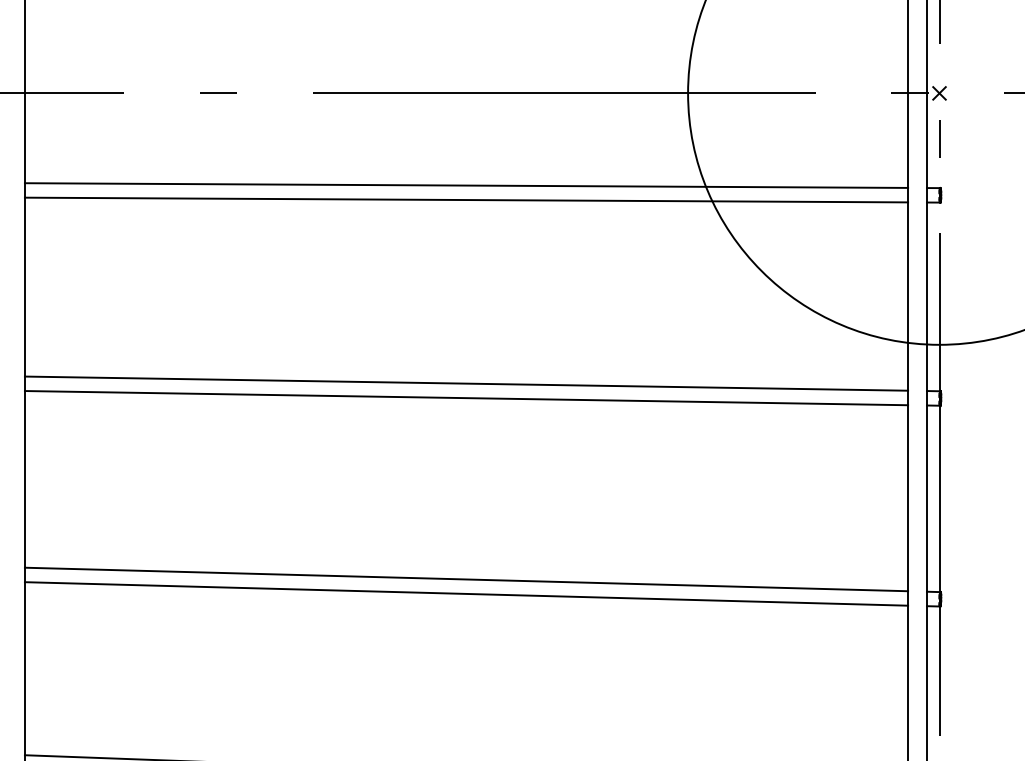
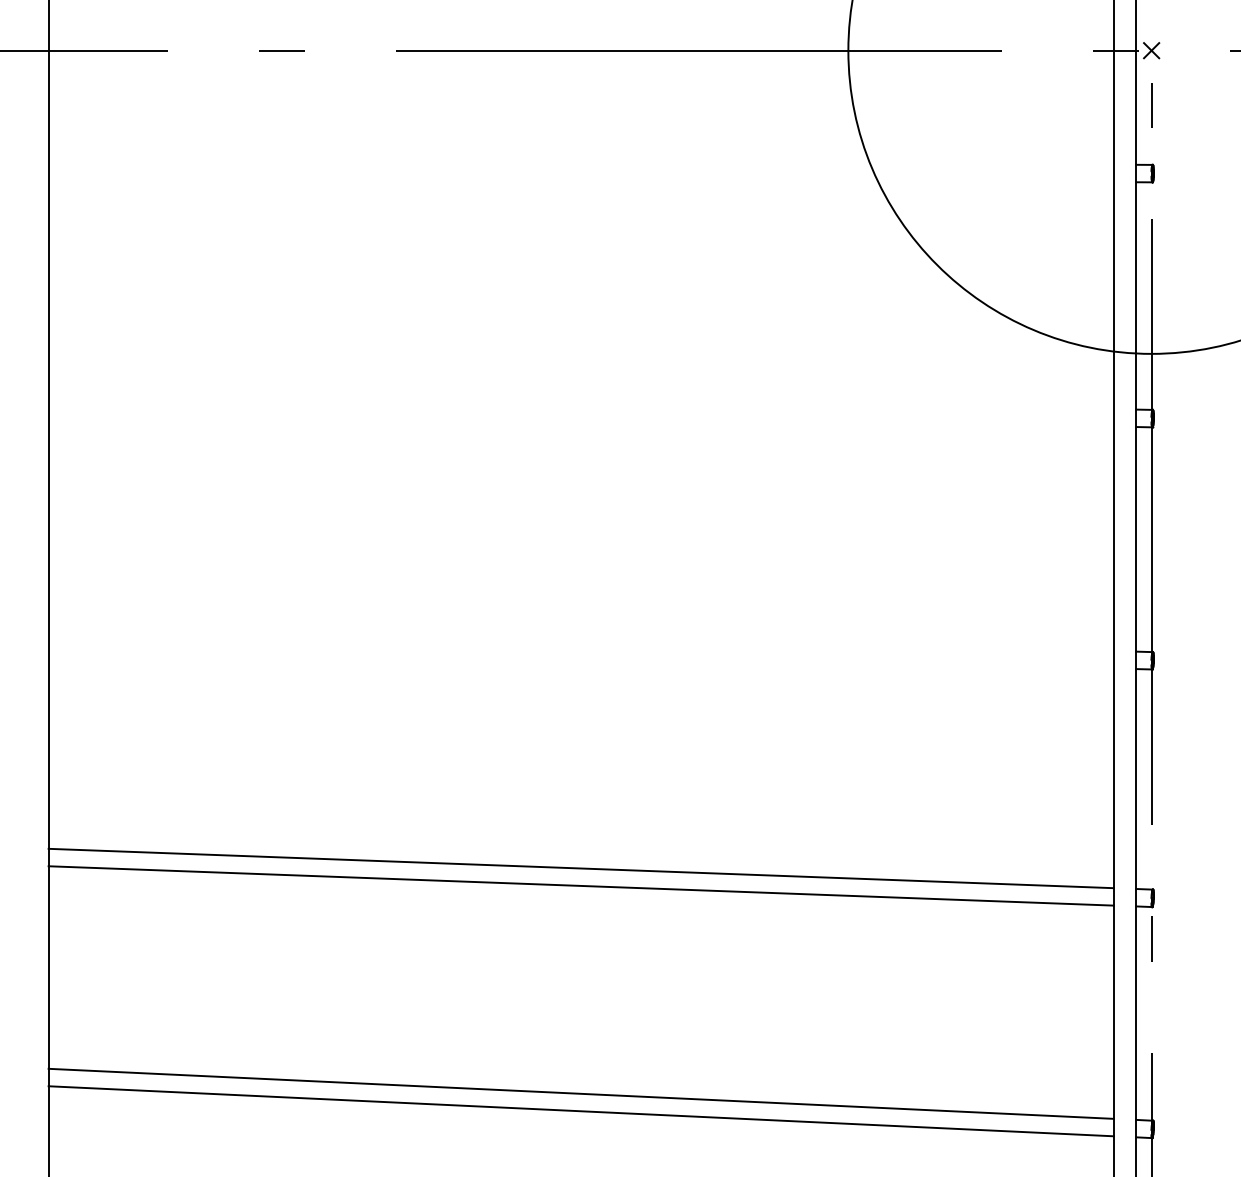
line: (465, 185) -> (580, 161), removed
line: (465, 200) -> (580, 179), removed
line: (465, 383) -> (580, 400), removed
line: (465, 397) -> (580, 417), removed
line: (465, 579) -> (580, 636), removed
line: (465, 594) -> (580, 654), removed

